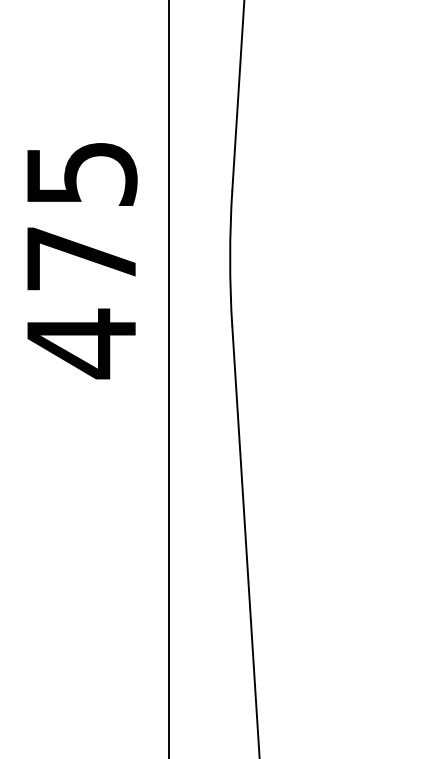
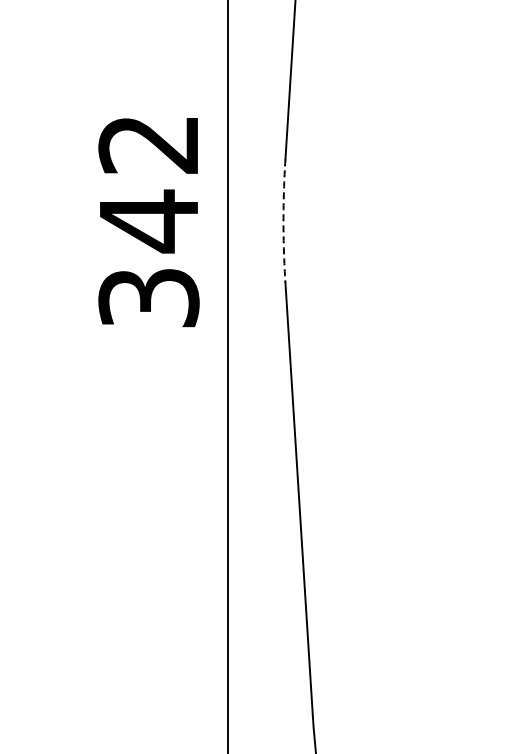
arc: (230, 259) -> (283, 221), solid -> dashed
text: (81, 261) -> (148, 223), 475 -> 342

